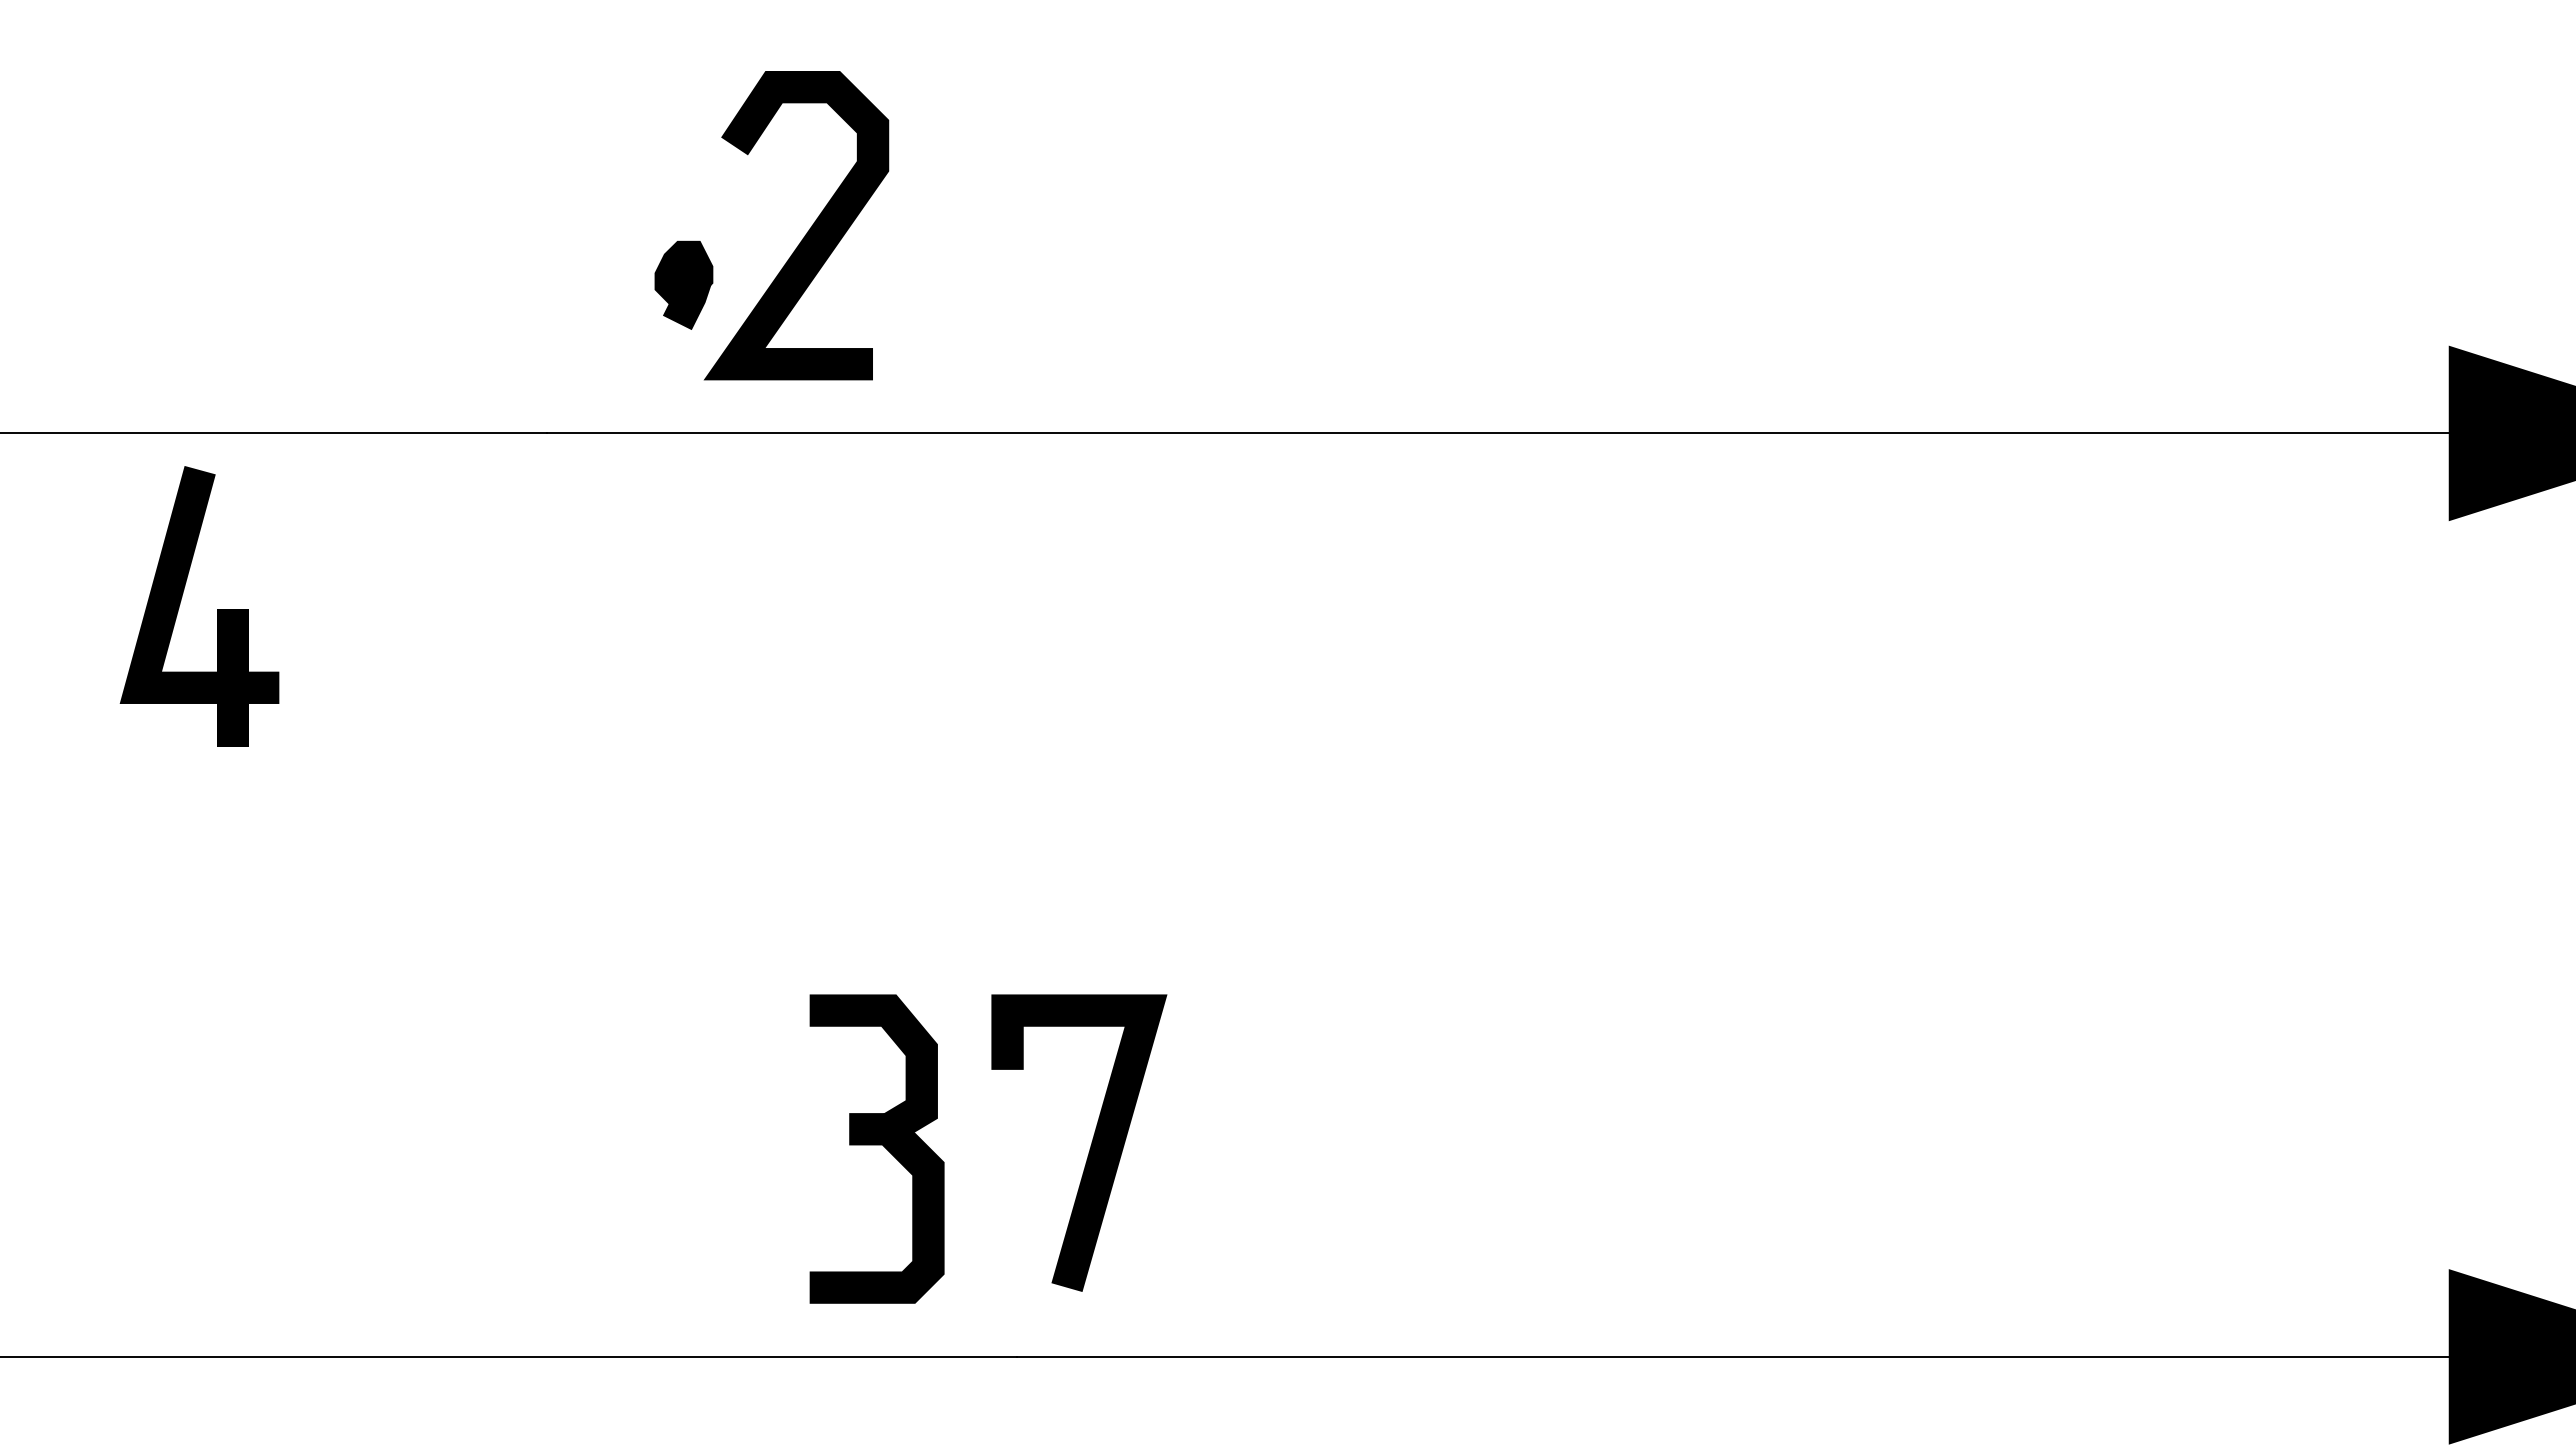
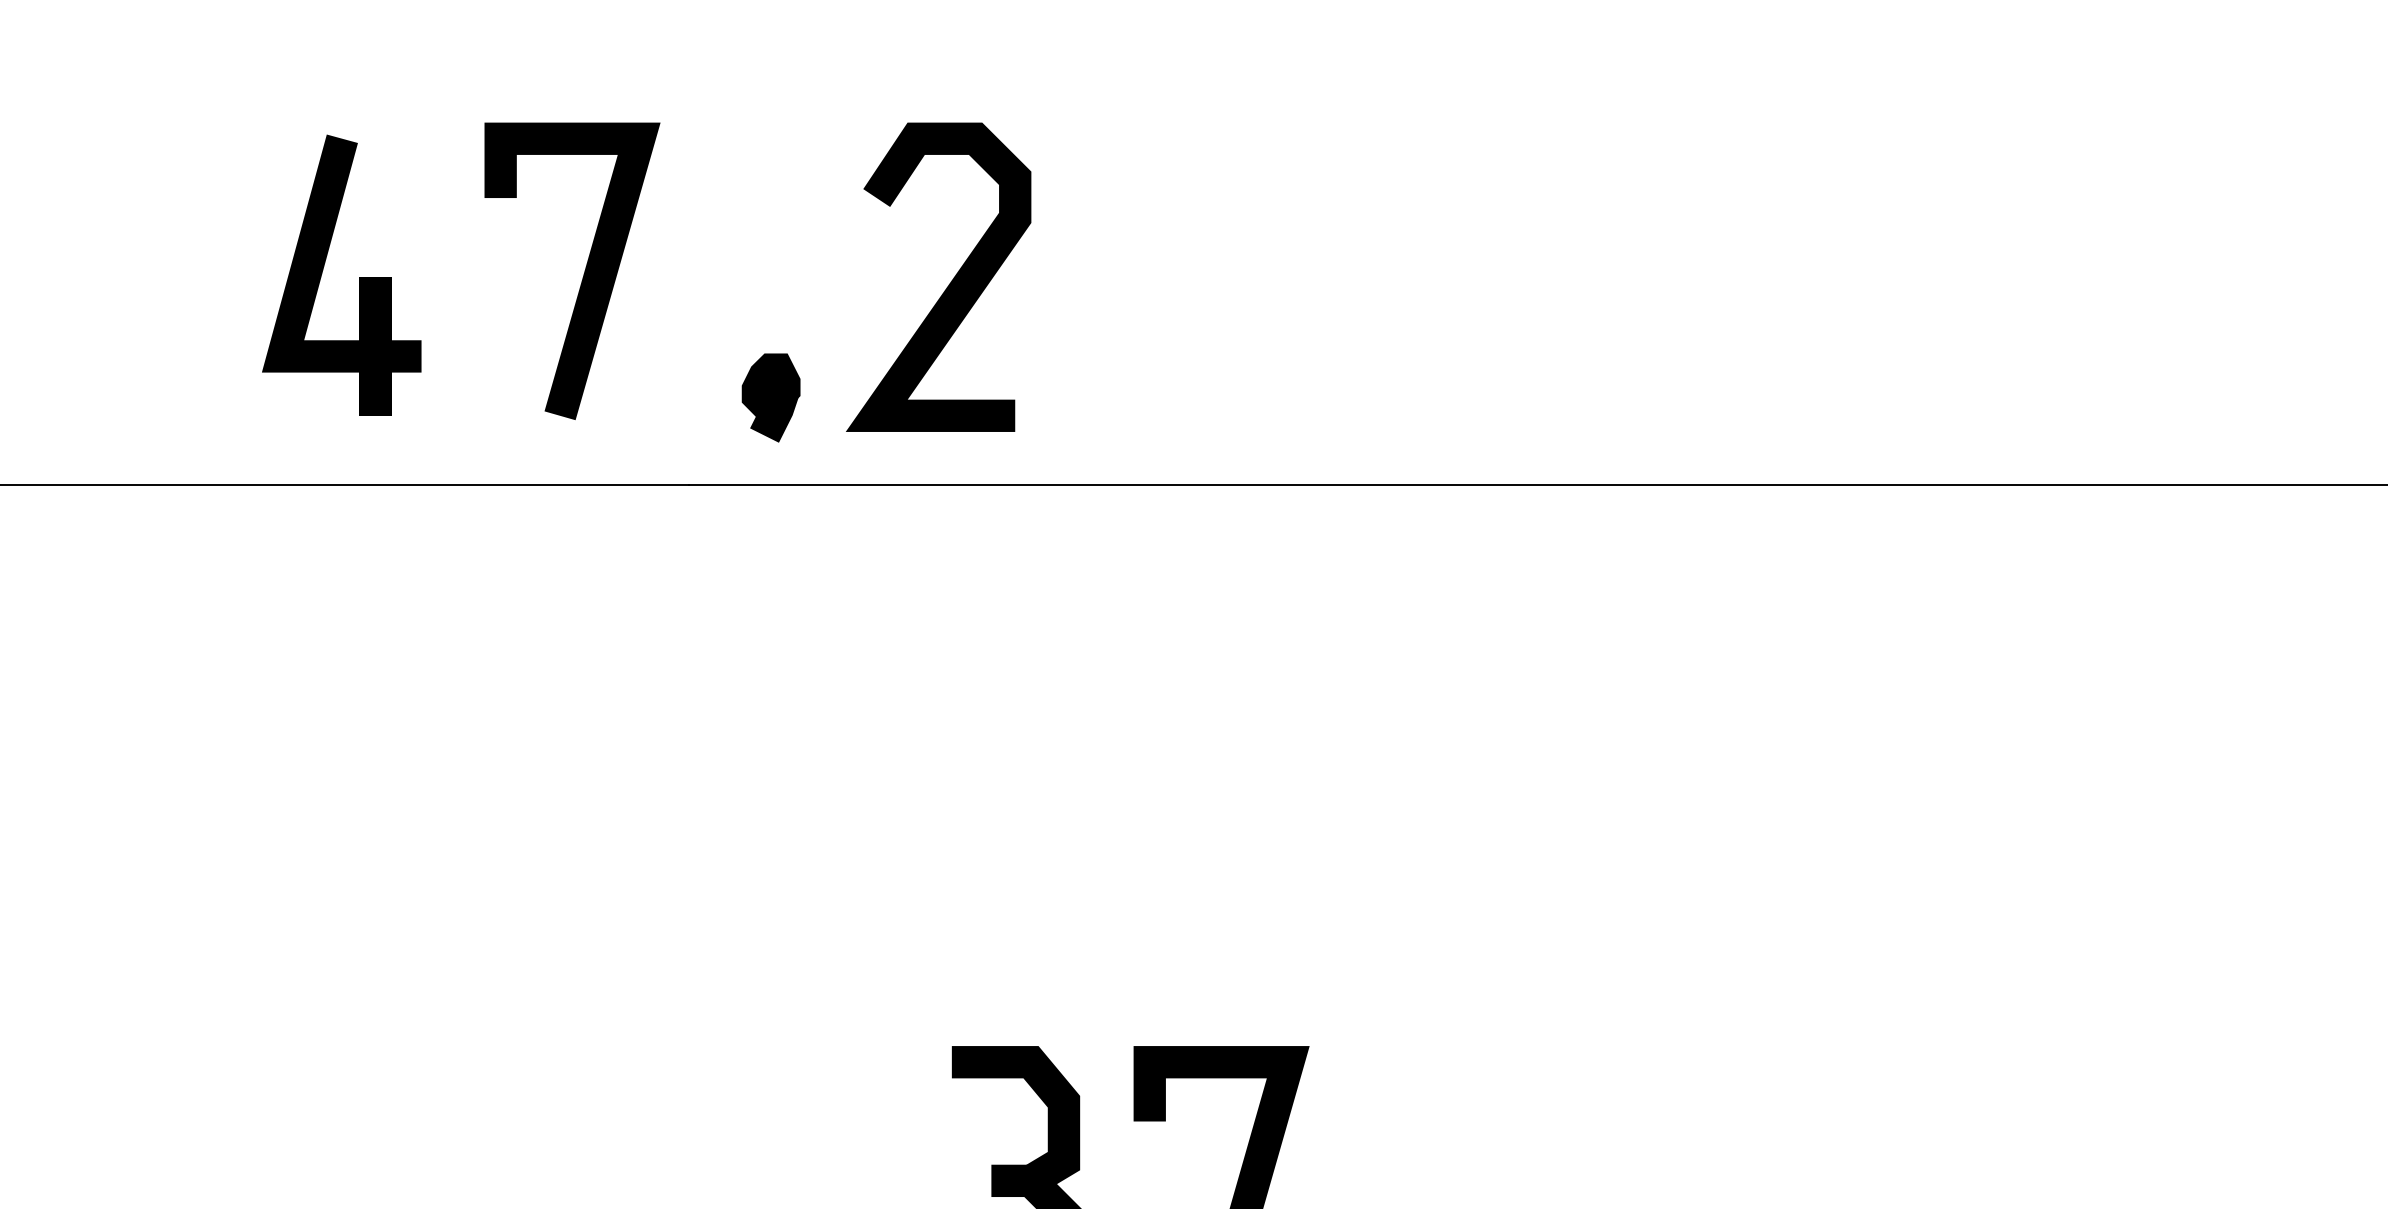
line: (441, 221) -> (583, 273), added
part: (683, 284) -> (770, 397), moved
part: (217, 609) -> (359, 278), moved

